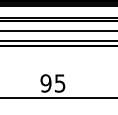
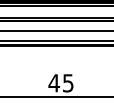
text: (45, 83) -> (53, 83), 95 -> 45

